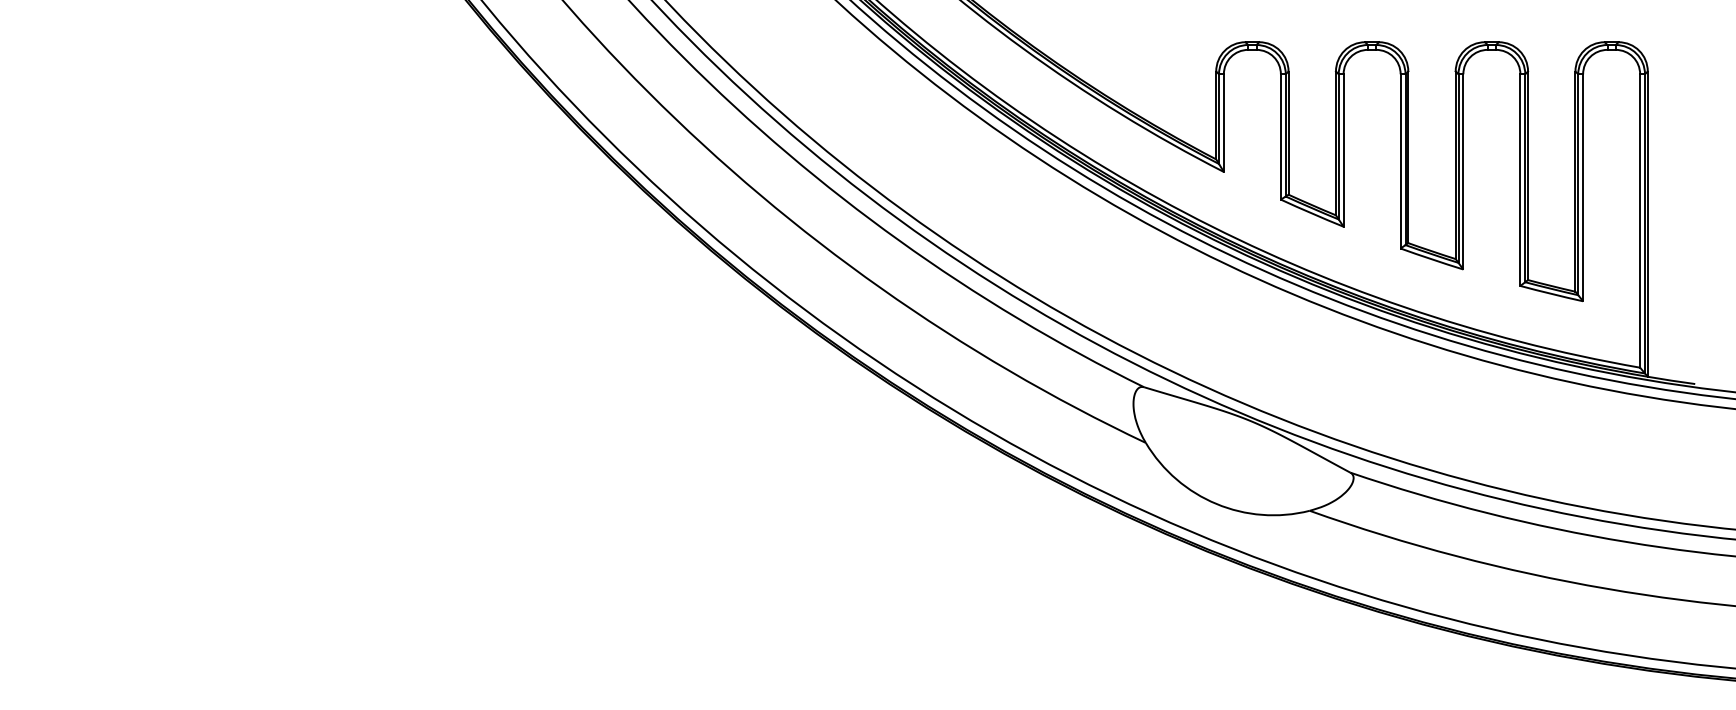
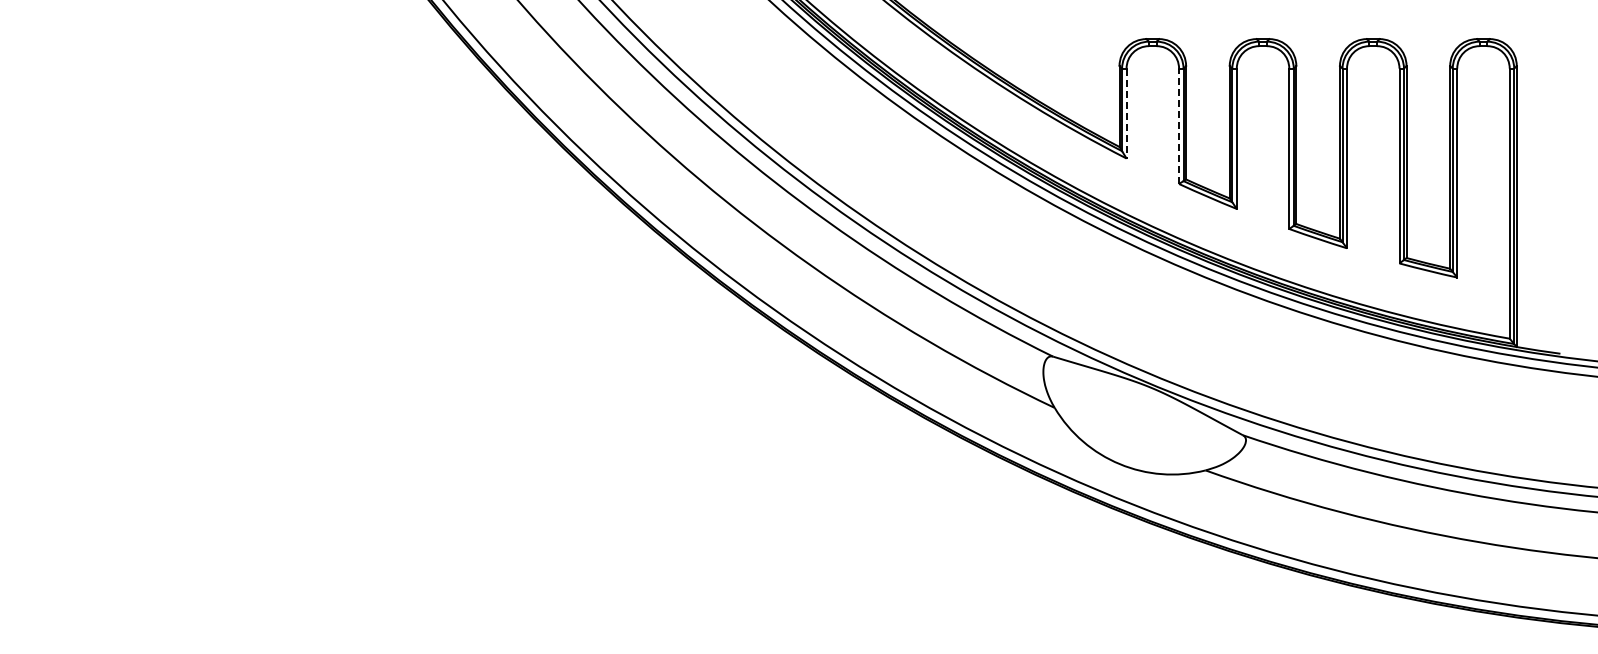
line: (1223, 123) -> (1126, 113), solid -> dashed
line: (1281, 137) -> (1179, 126), solid -> dashed

